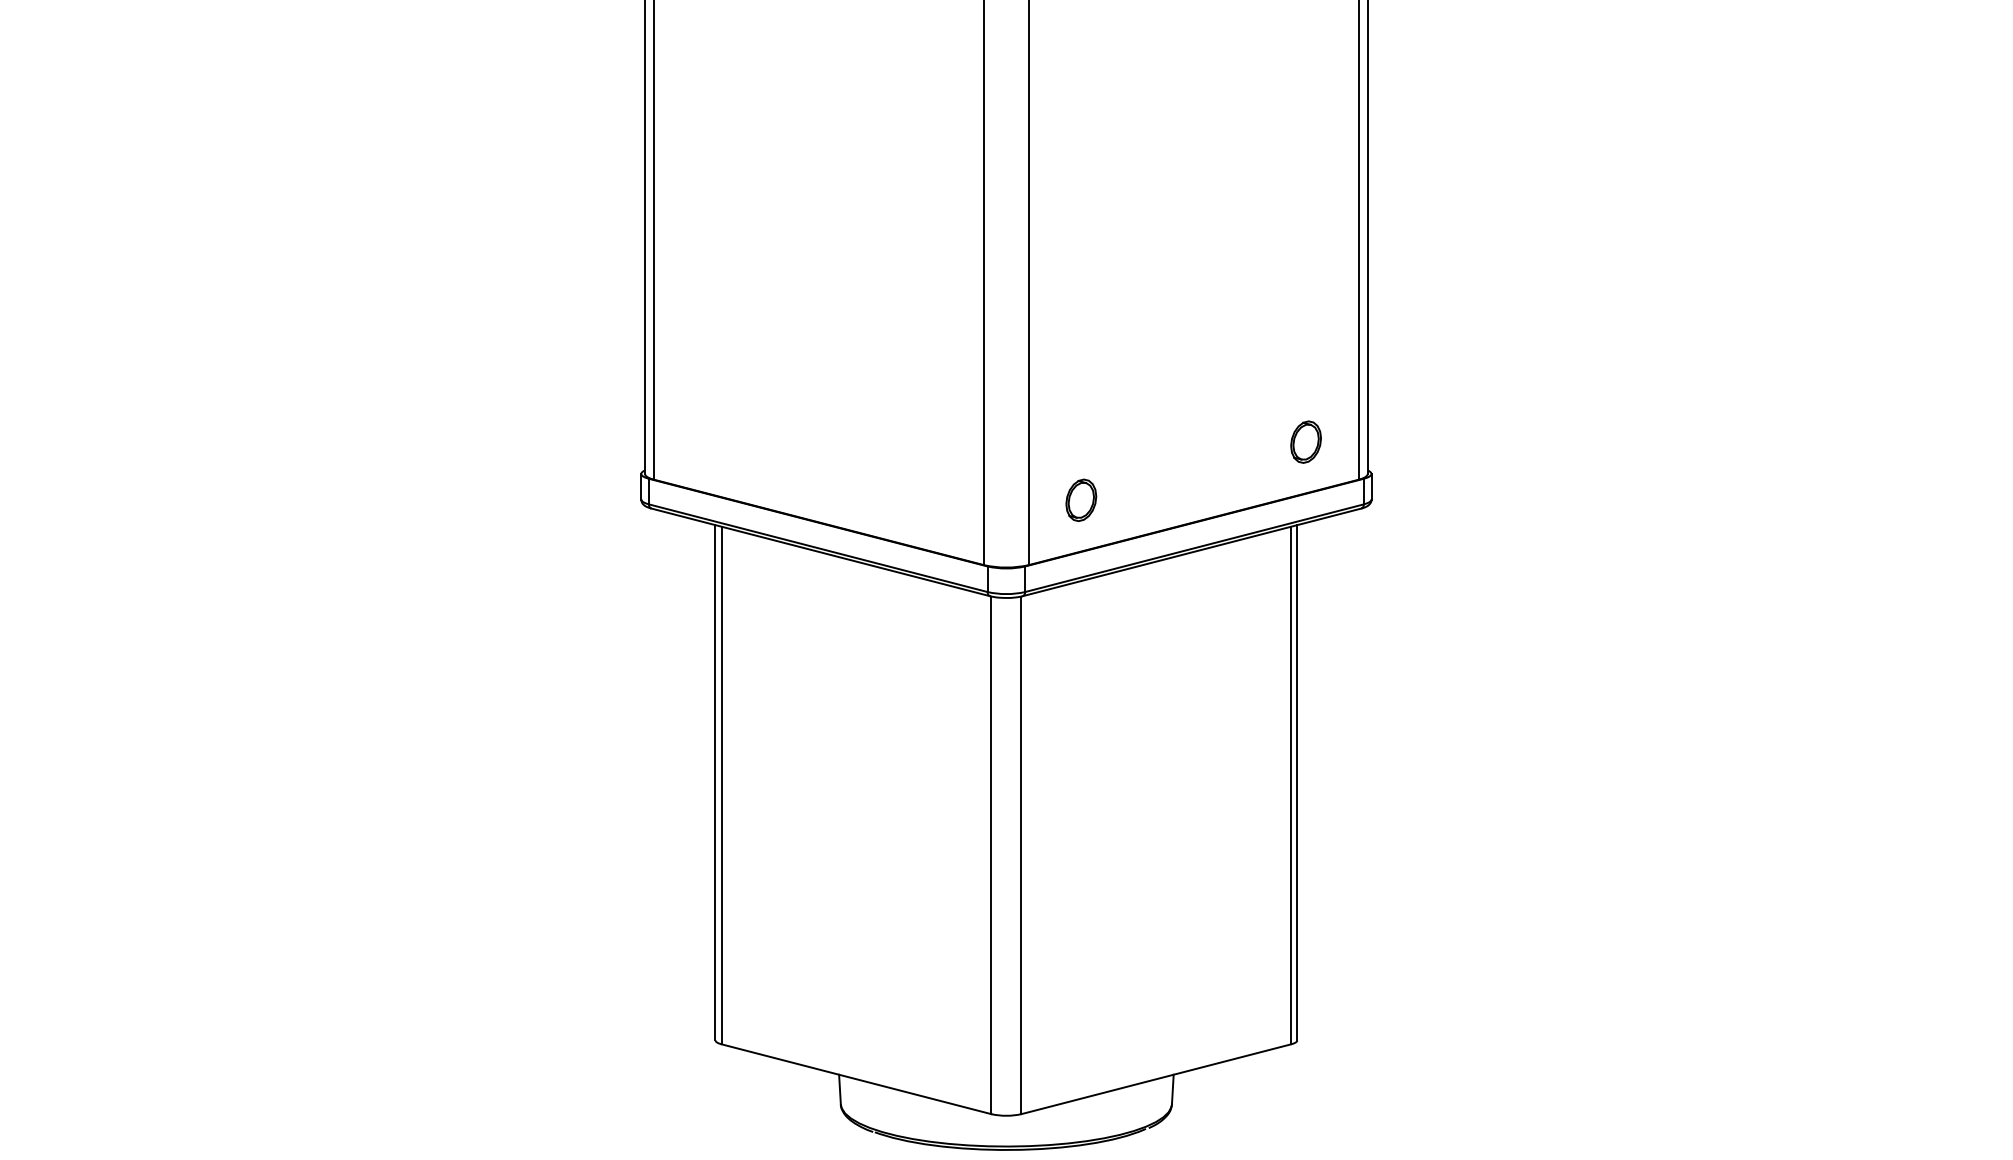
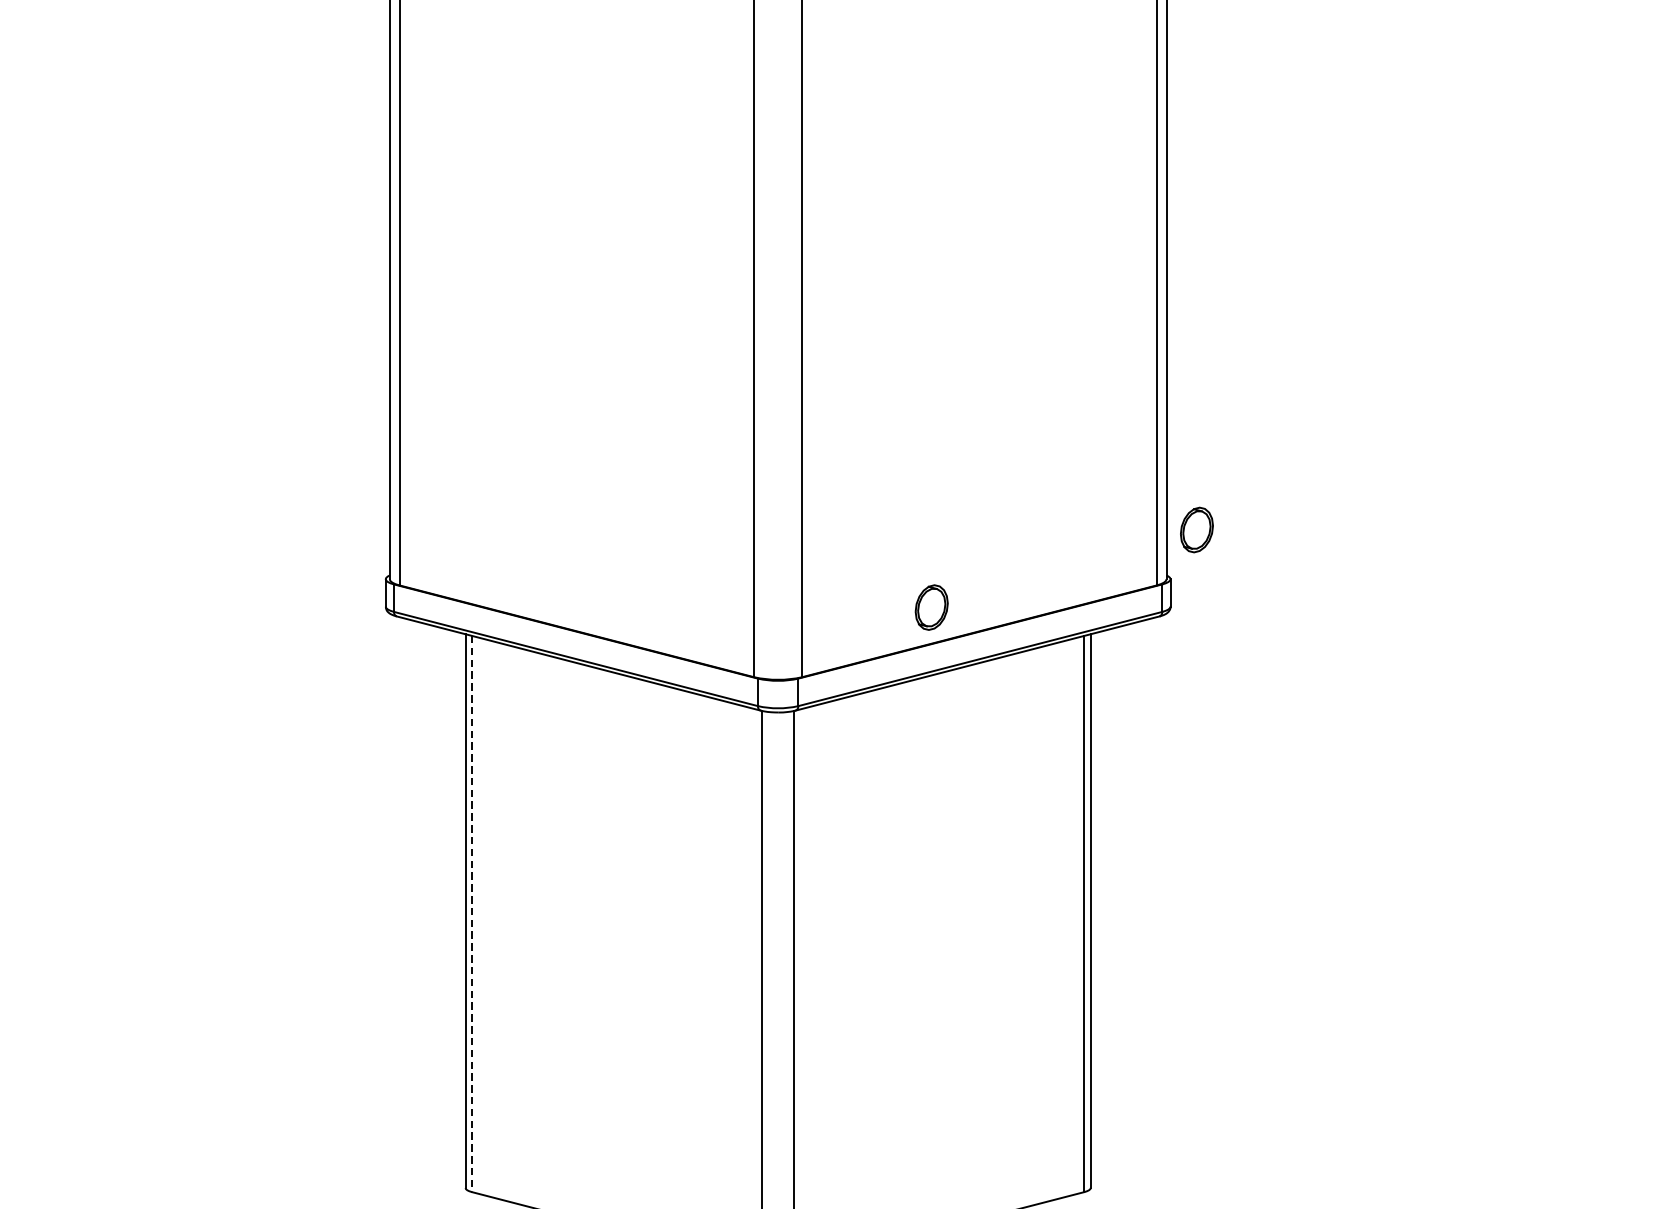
part: (1305, 441) -> (1196, 529), moved
part: (1081, 499) -> (931, 606), moved
line: (721, 785) -> (472, 914), solid -> dashed

